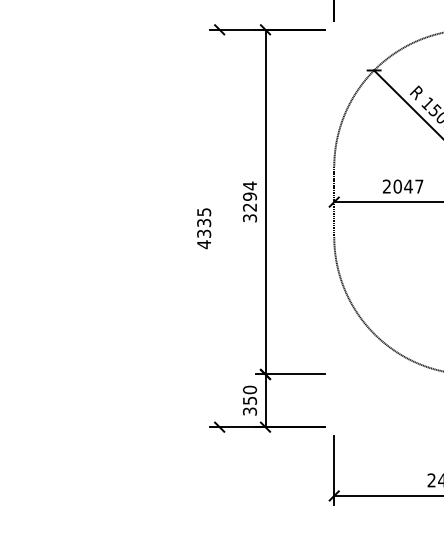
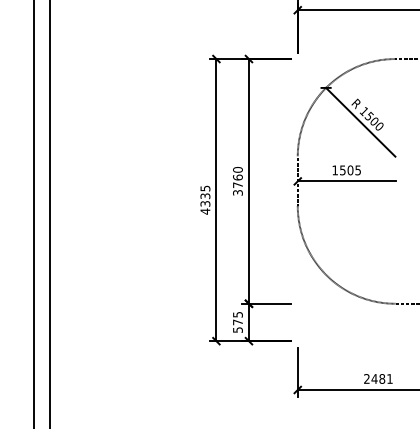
text: (402, 186) -> (346, 170), 2047 -> 1505
text: (249, 196) -> (237, 177), 3294 -> 3760
line: (219, 229) -> (216, 200), added
text: (249, 399) -> (237, 321), 350 -> 575

